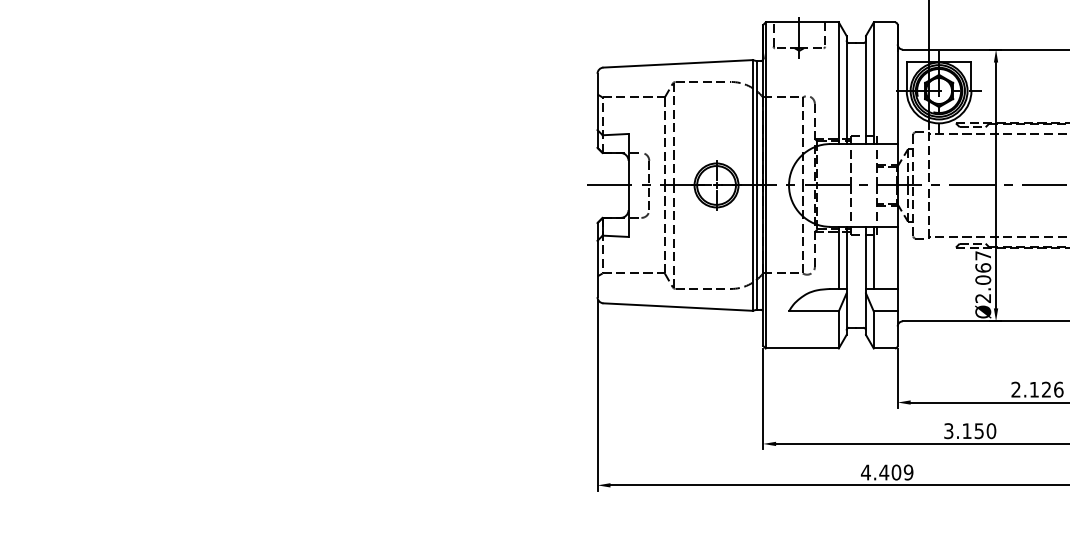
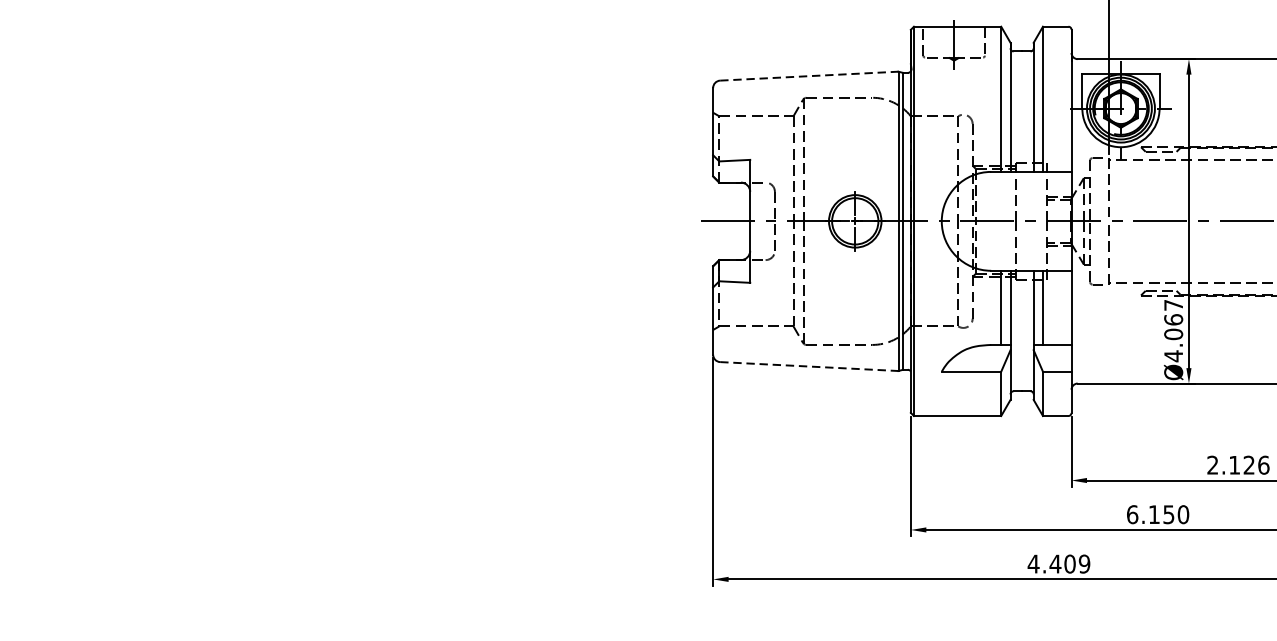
line: (678, 63) -> (809, 75), solid -> dashed
text: (982, 298) -> (1172, 356), Ø2.067 -> Ø4.067
line: (678, 307) -> (809, 367), solid -> dashed
text: (948, 431) -> (1132, 515), 3.150 -> 6.150

